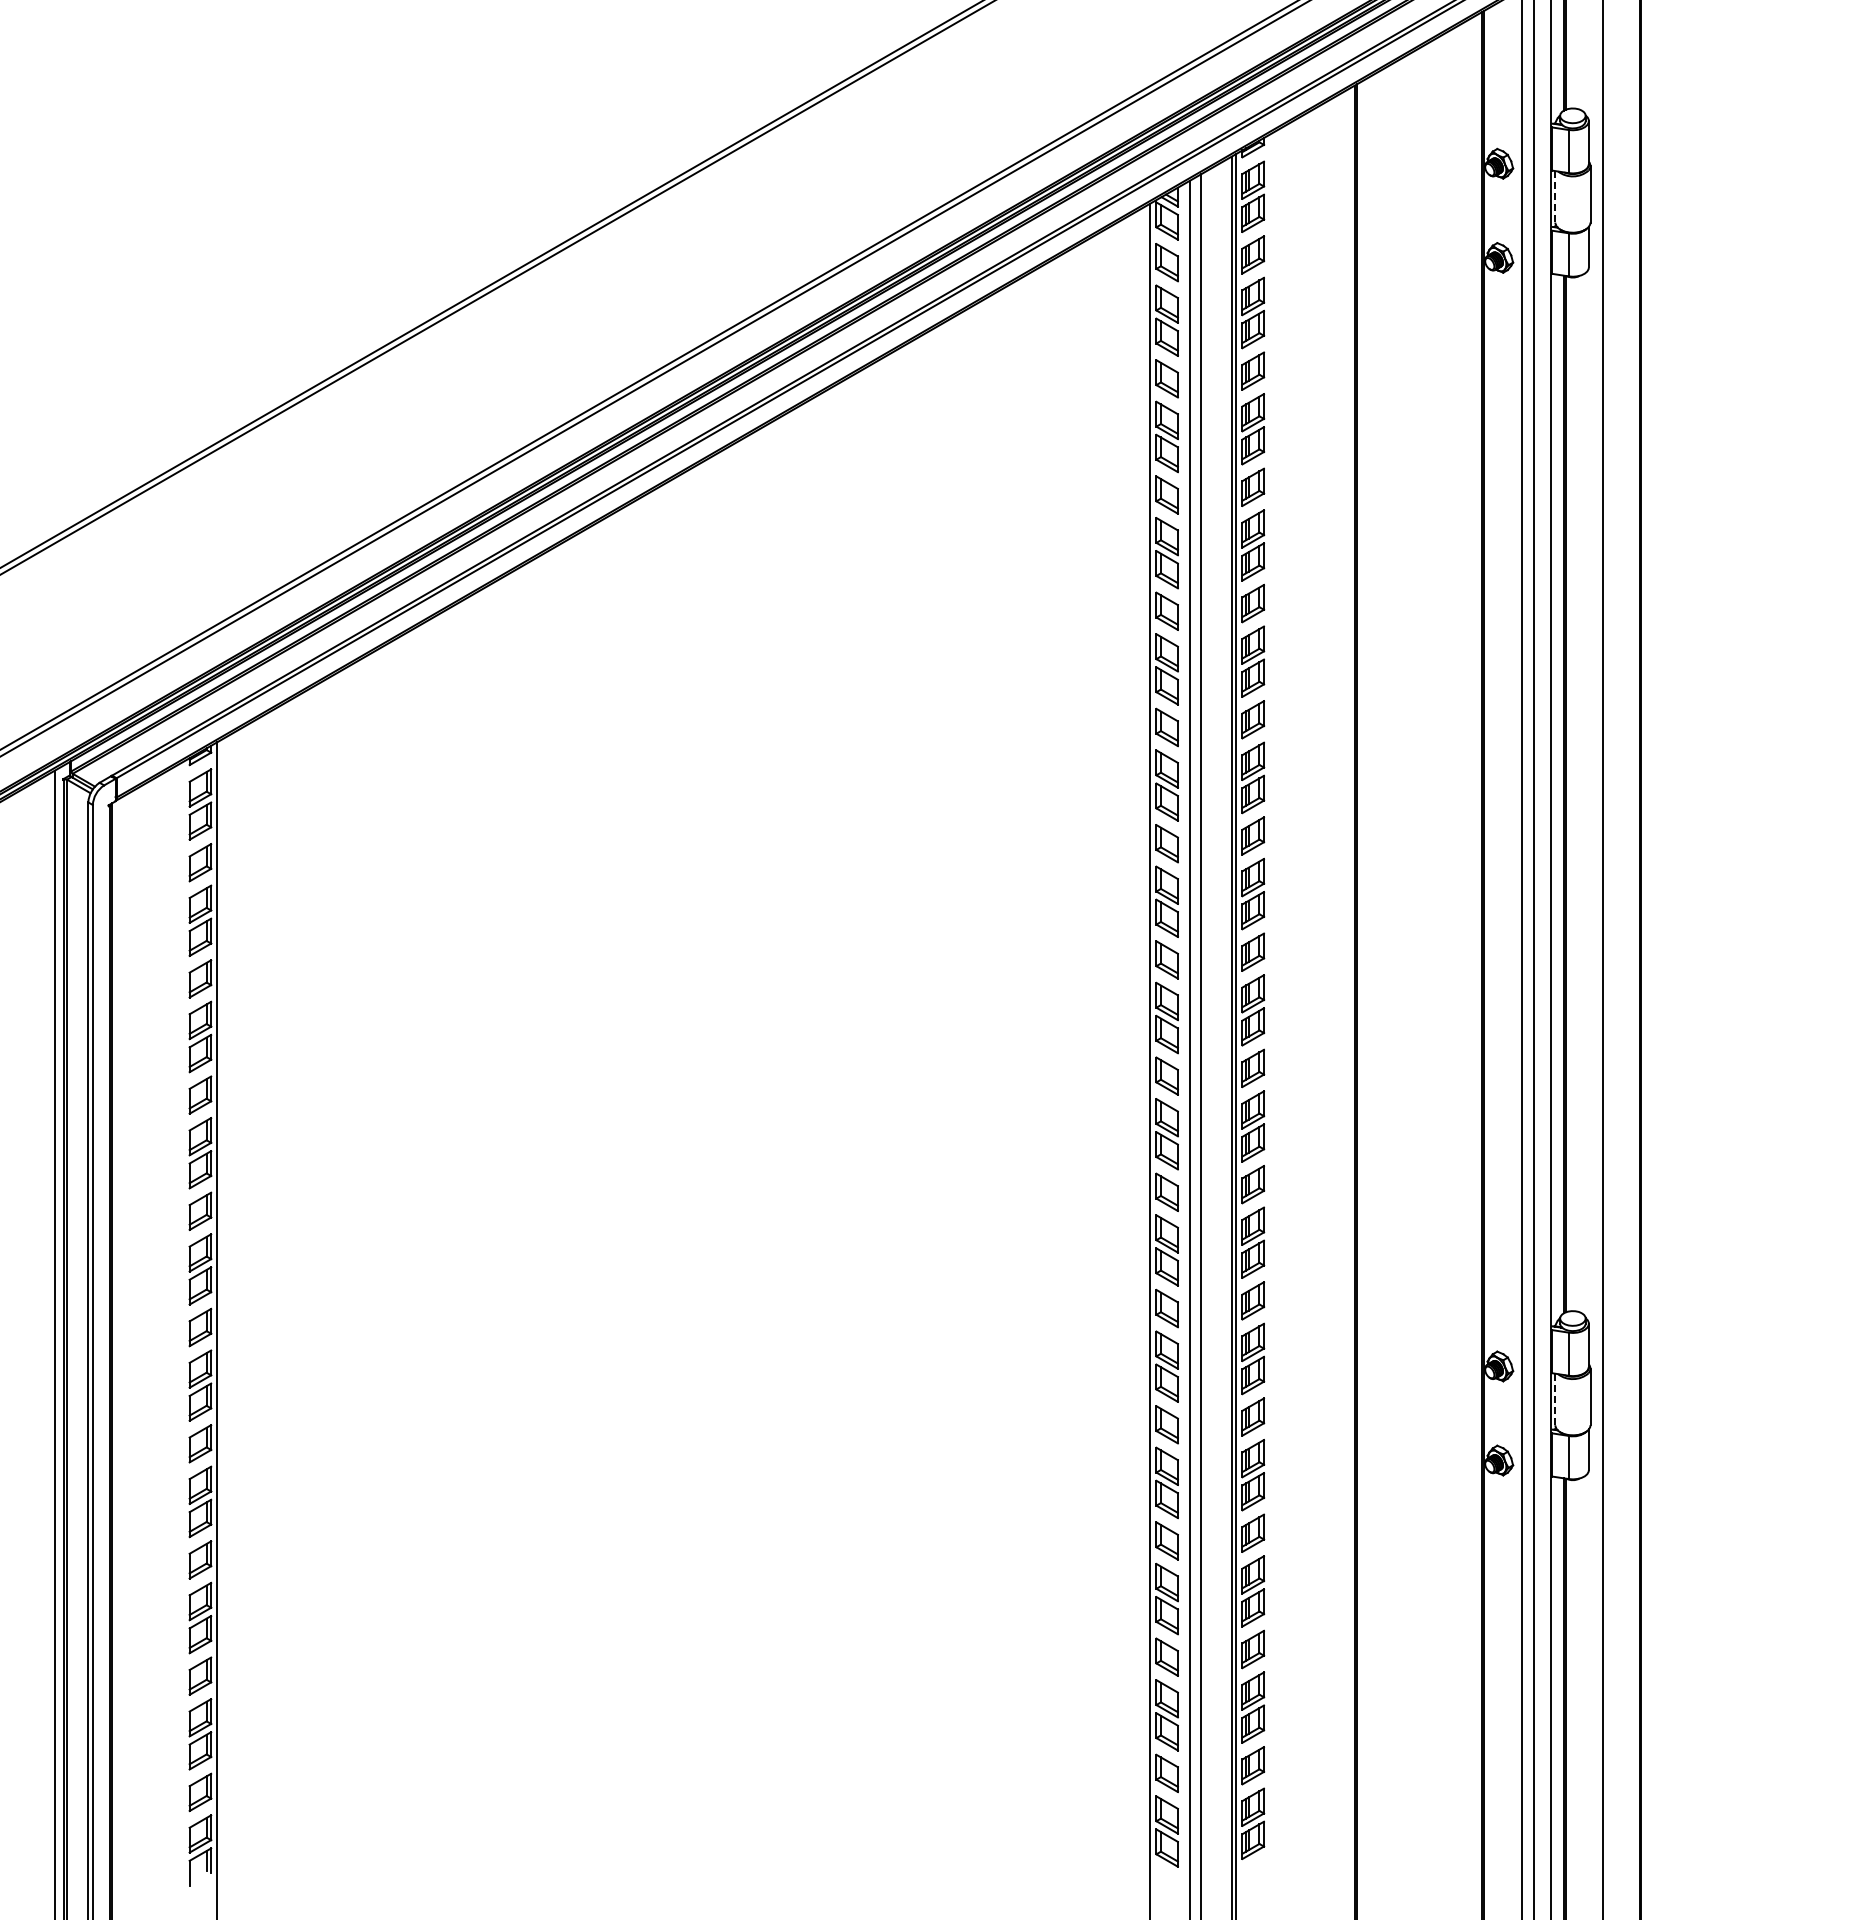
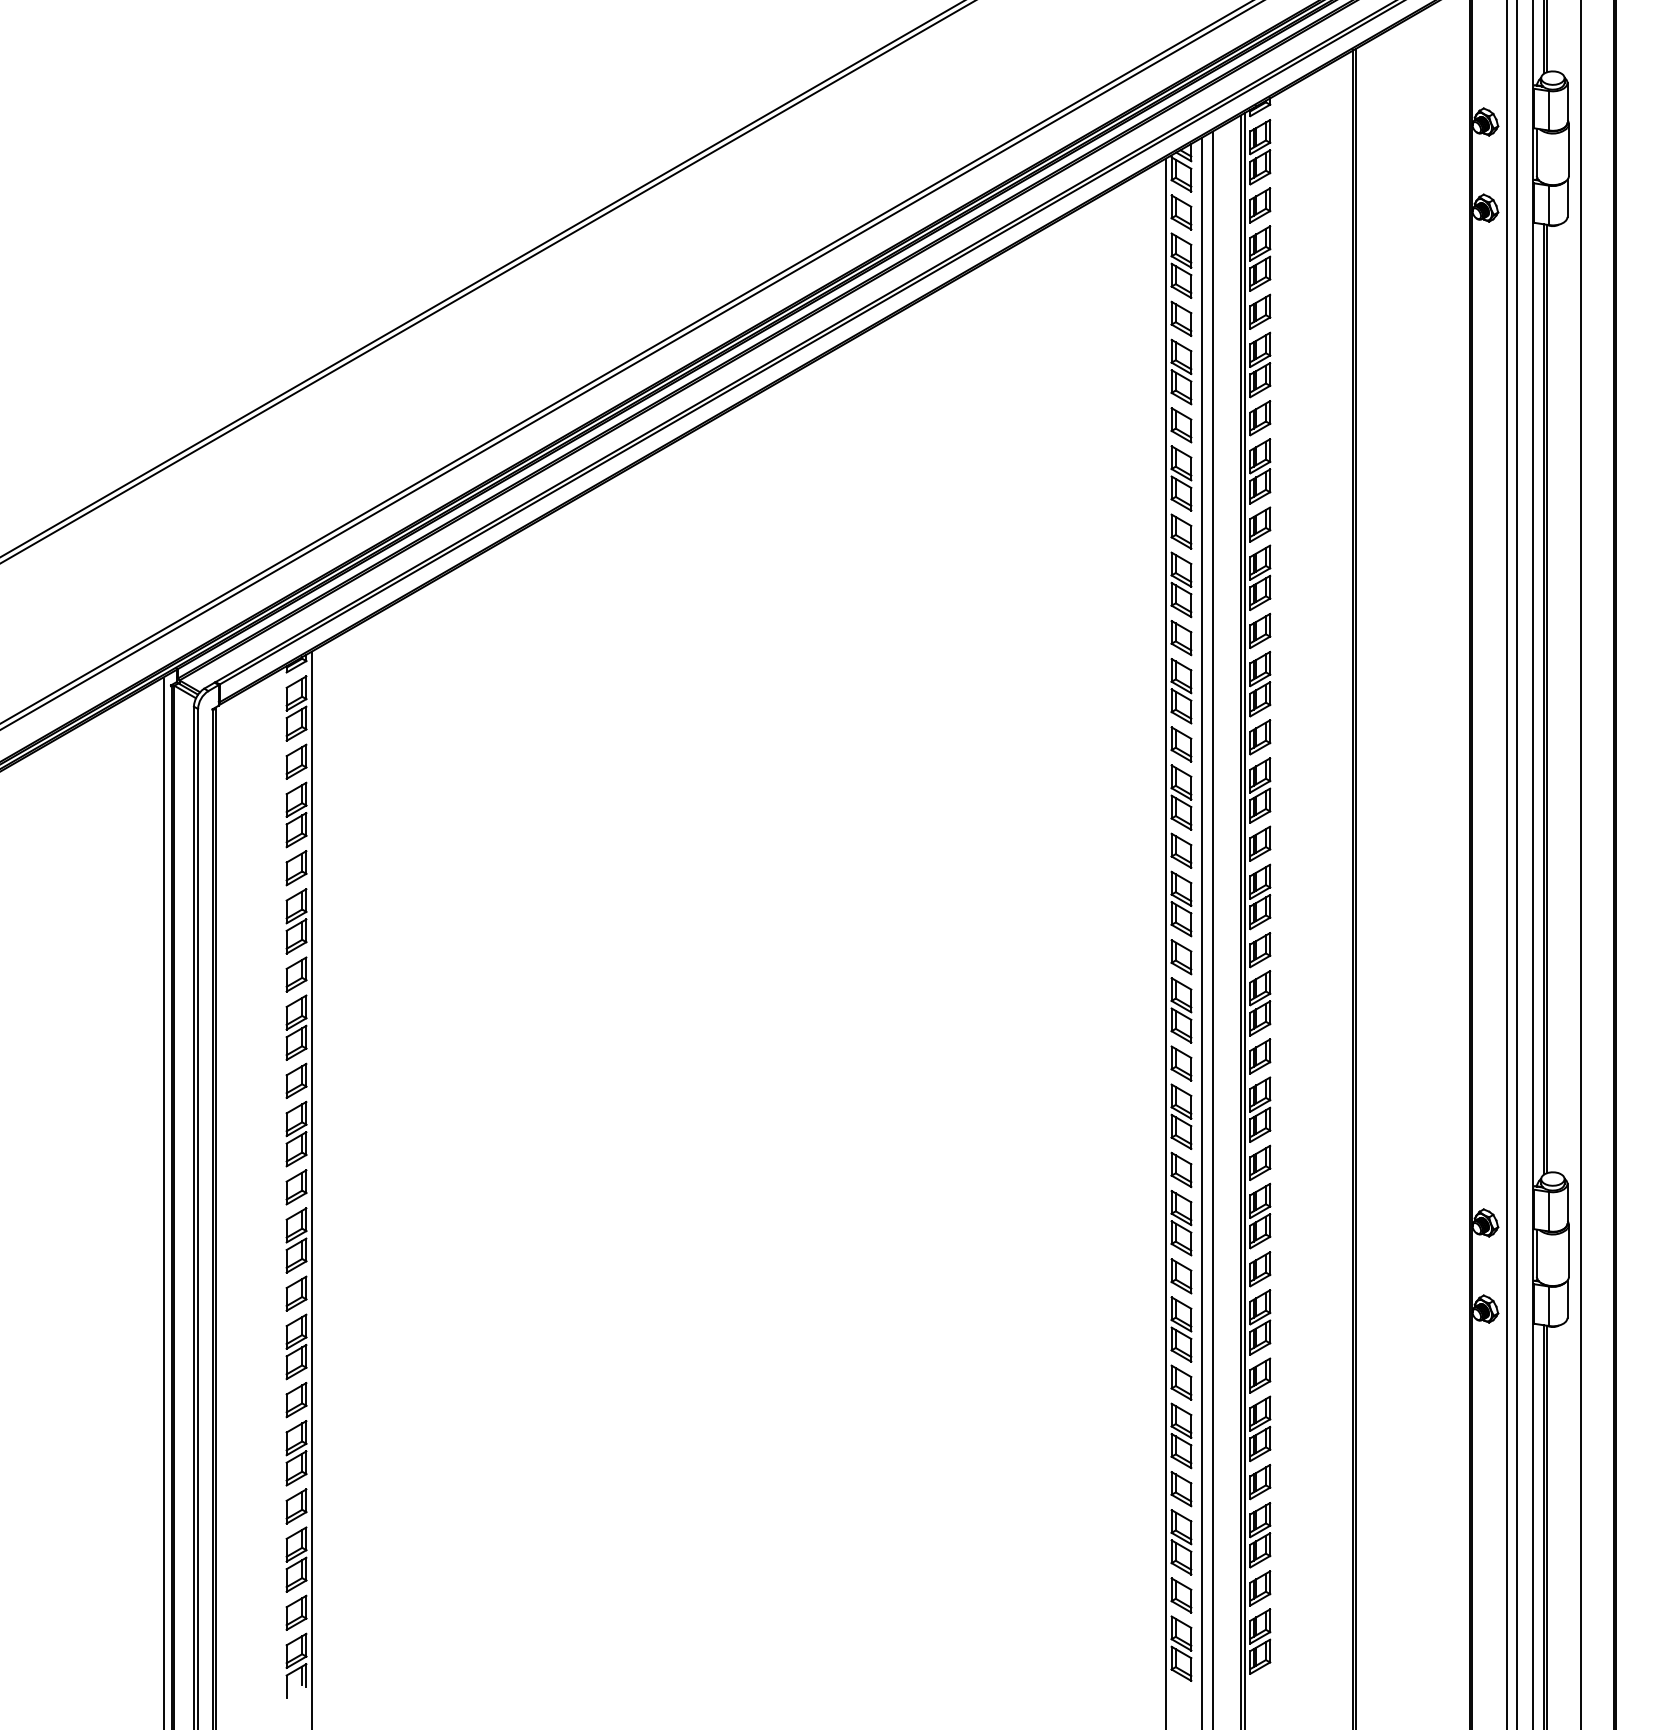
line: (1555, 196) -> (1536, 151), dashed -> solid
line: (1555, 1399) -> (1536, 1253), dashed -> solid

